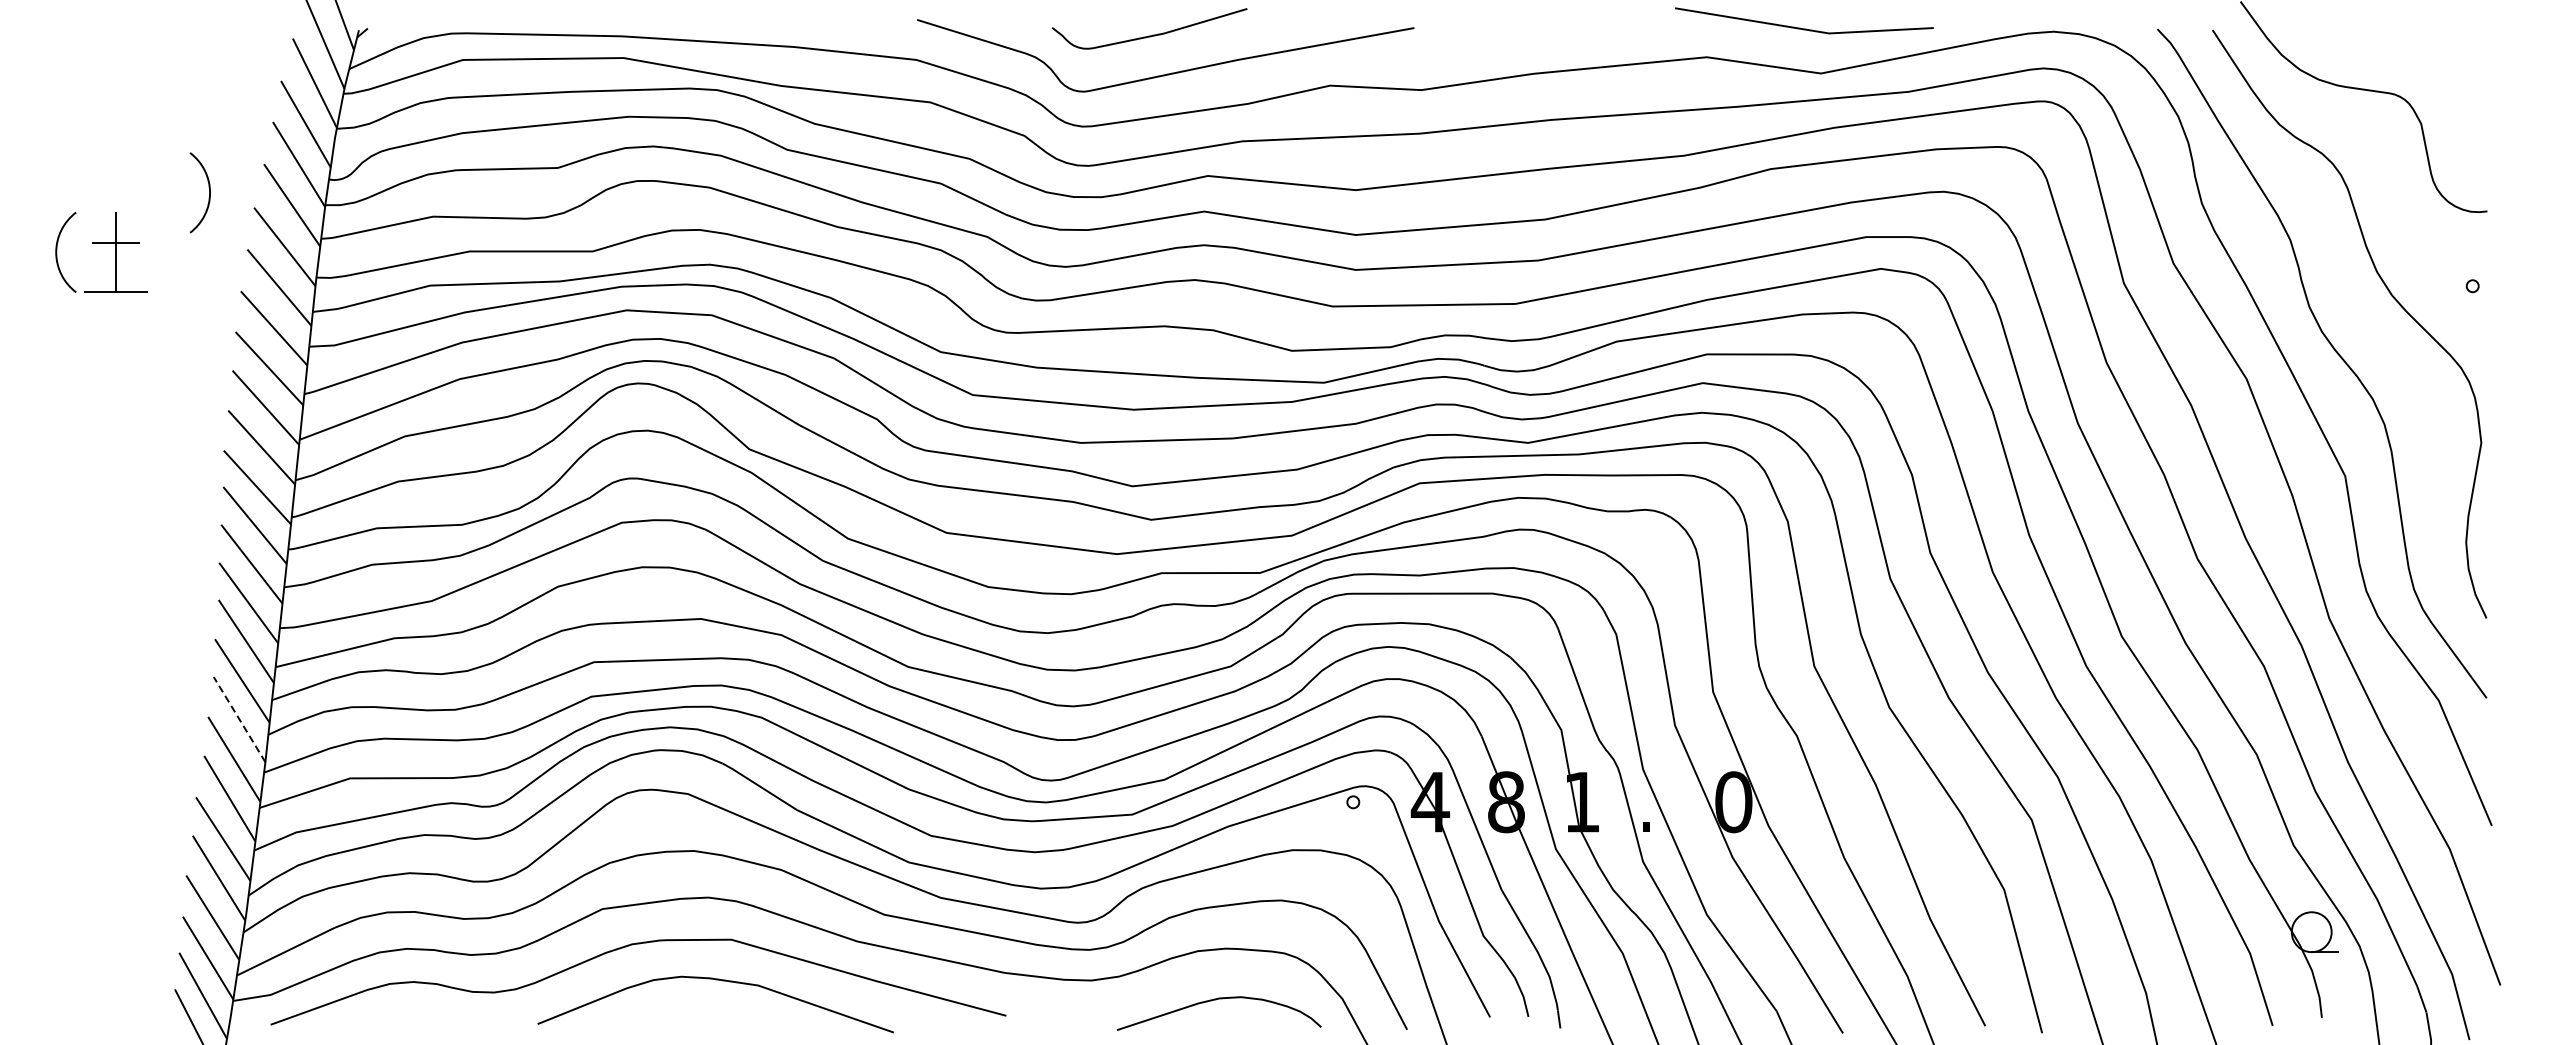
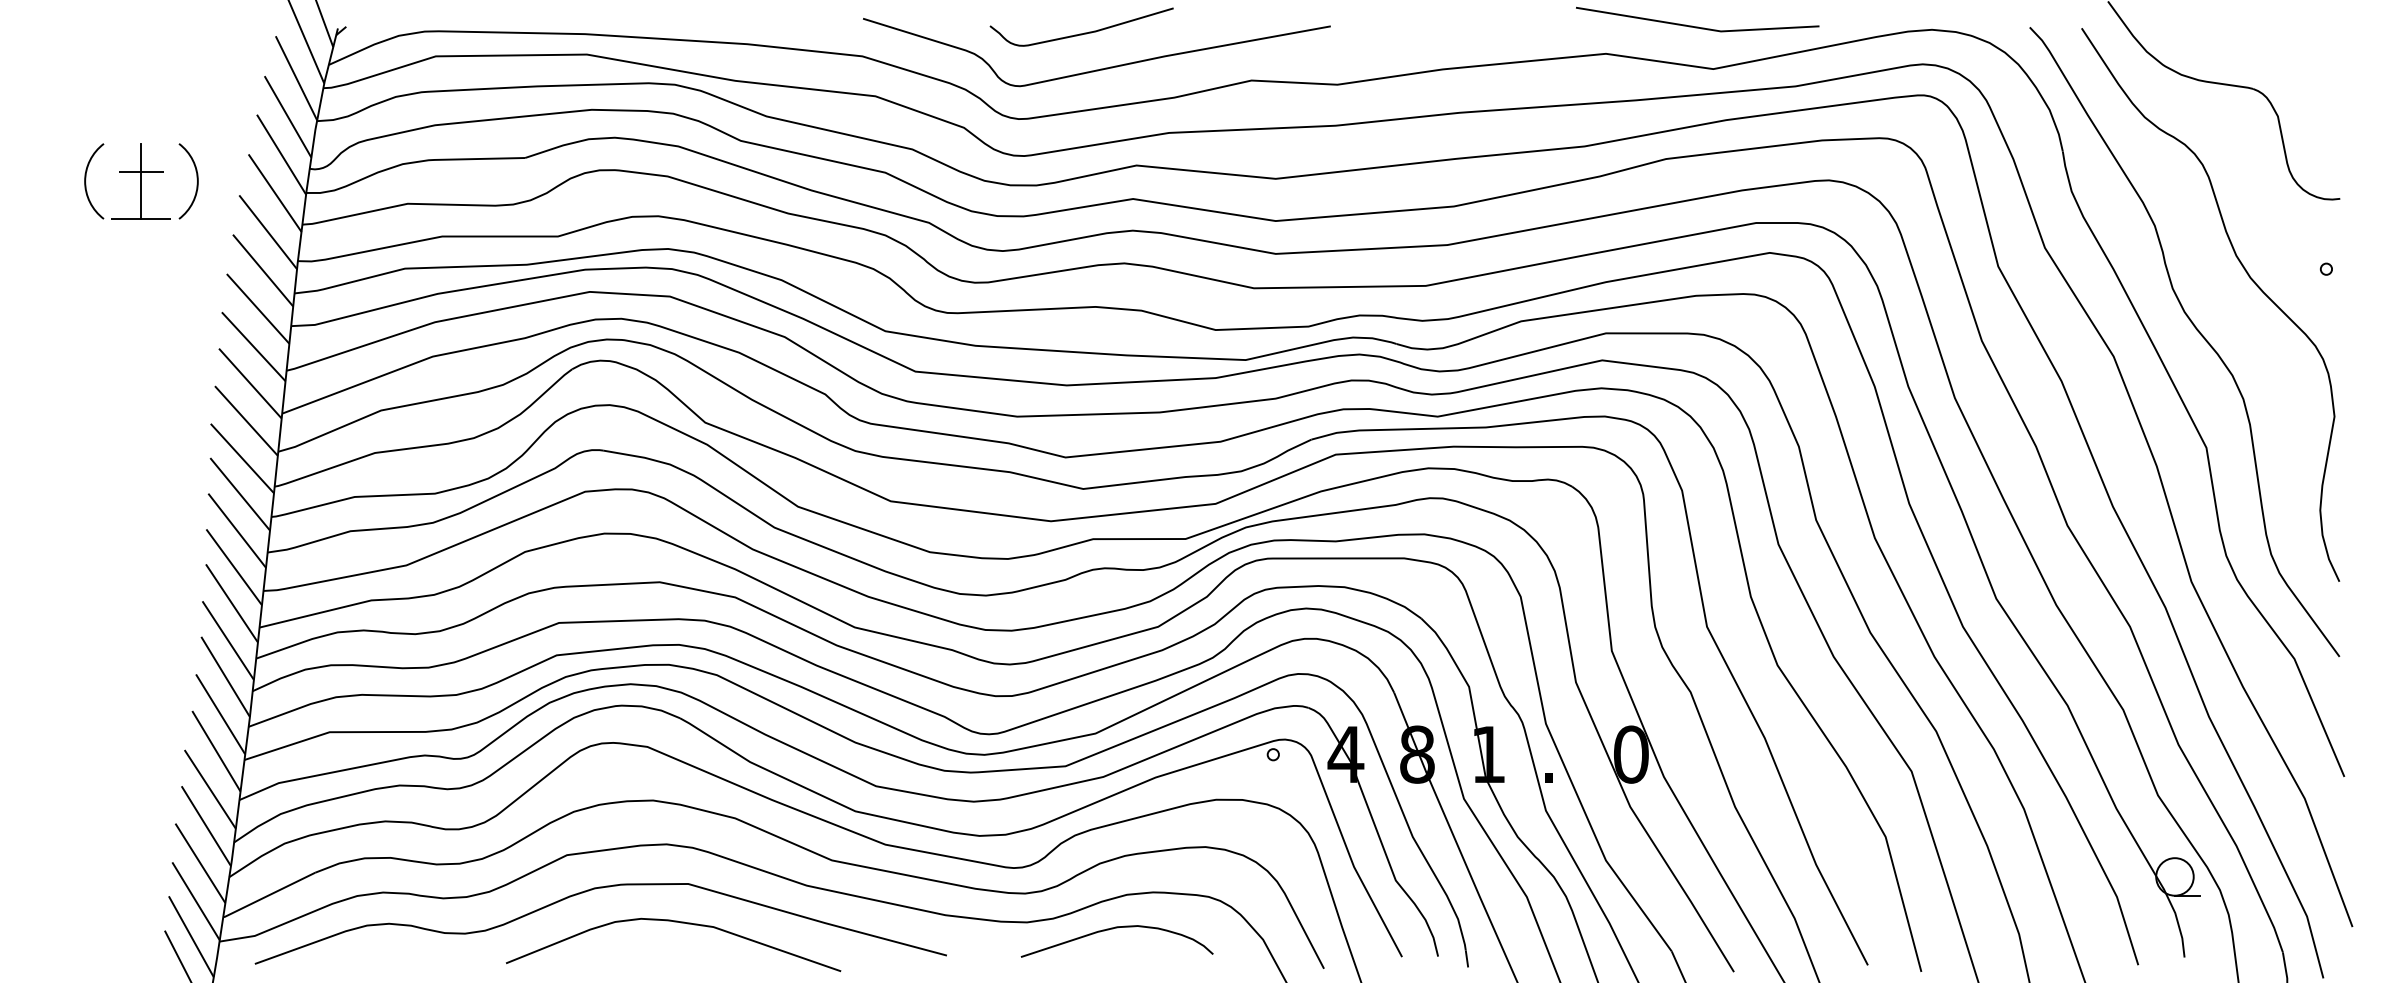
part: (101, 242) -> (127, 172), moved
line: (239, 719) -> (225, 676), dashed -> solid
curve: (1215, 1000) -> (1113, 929), moved

